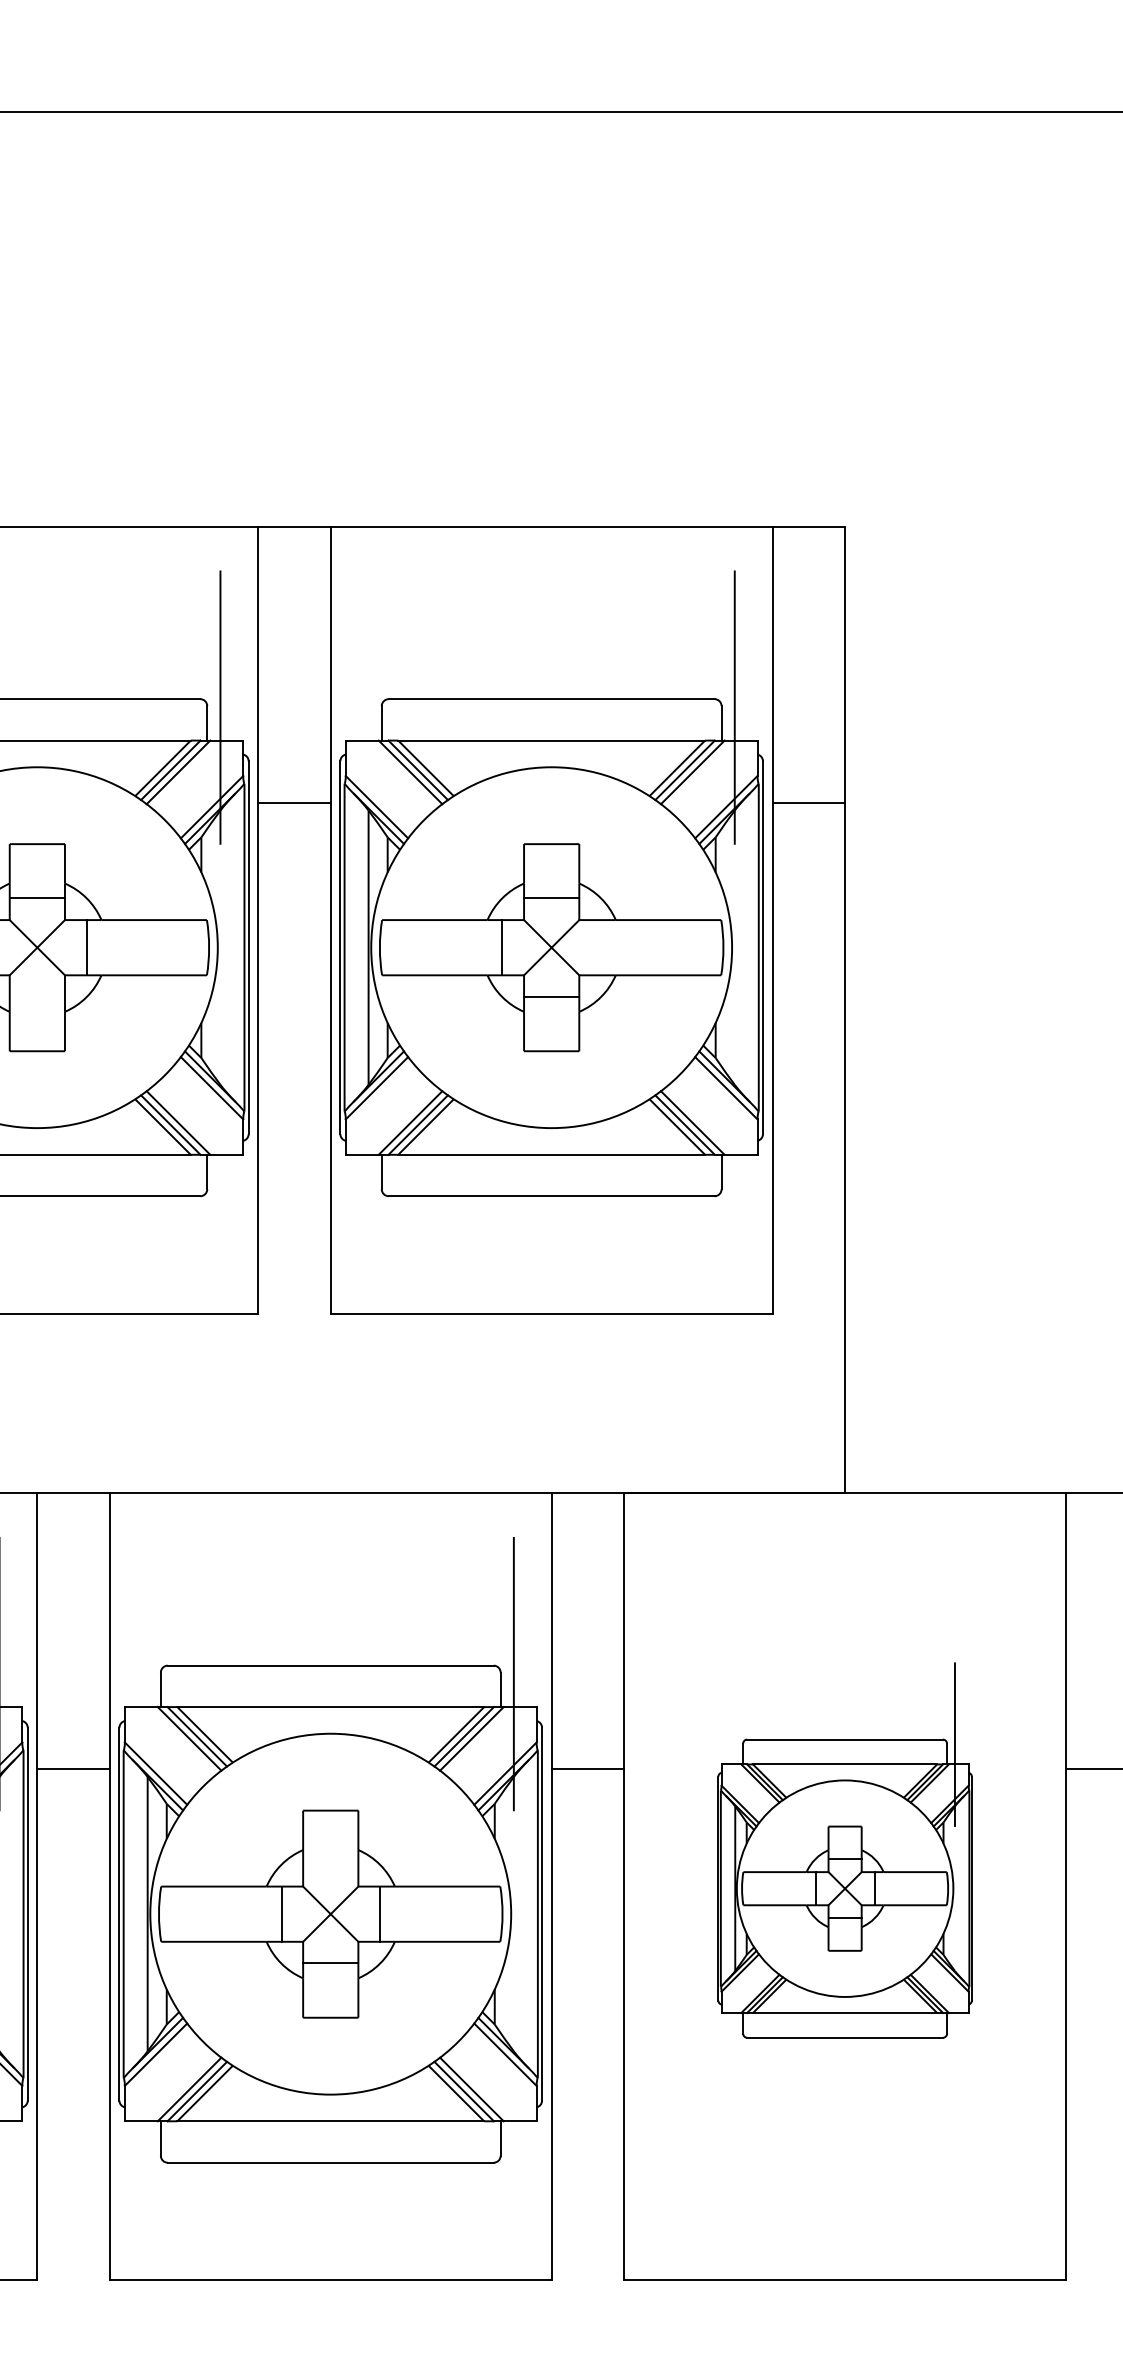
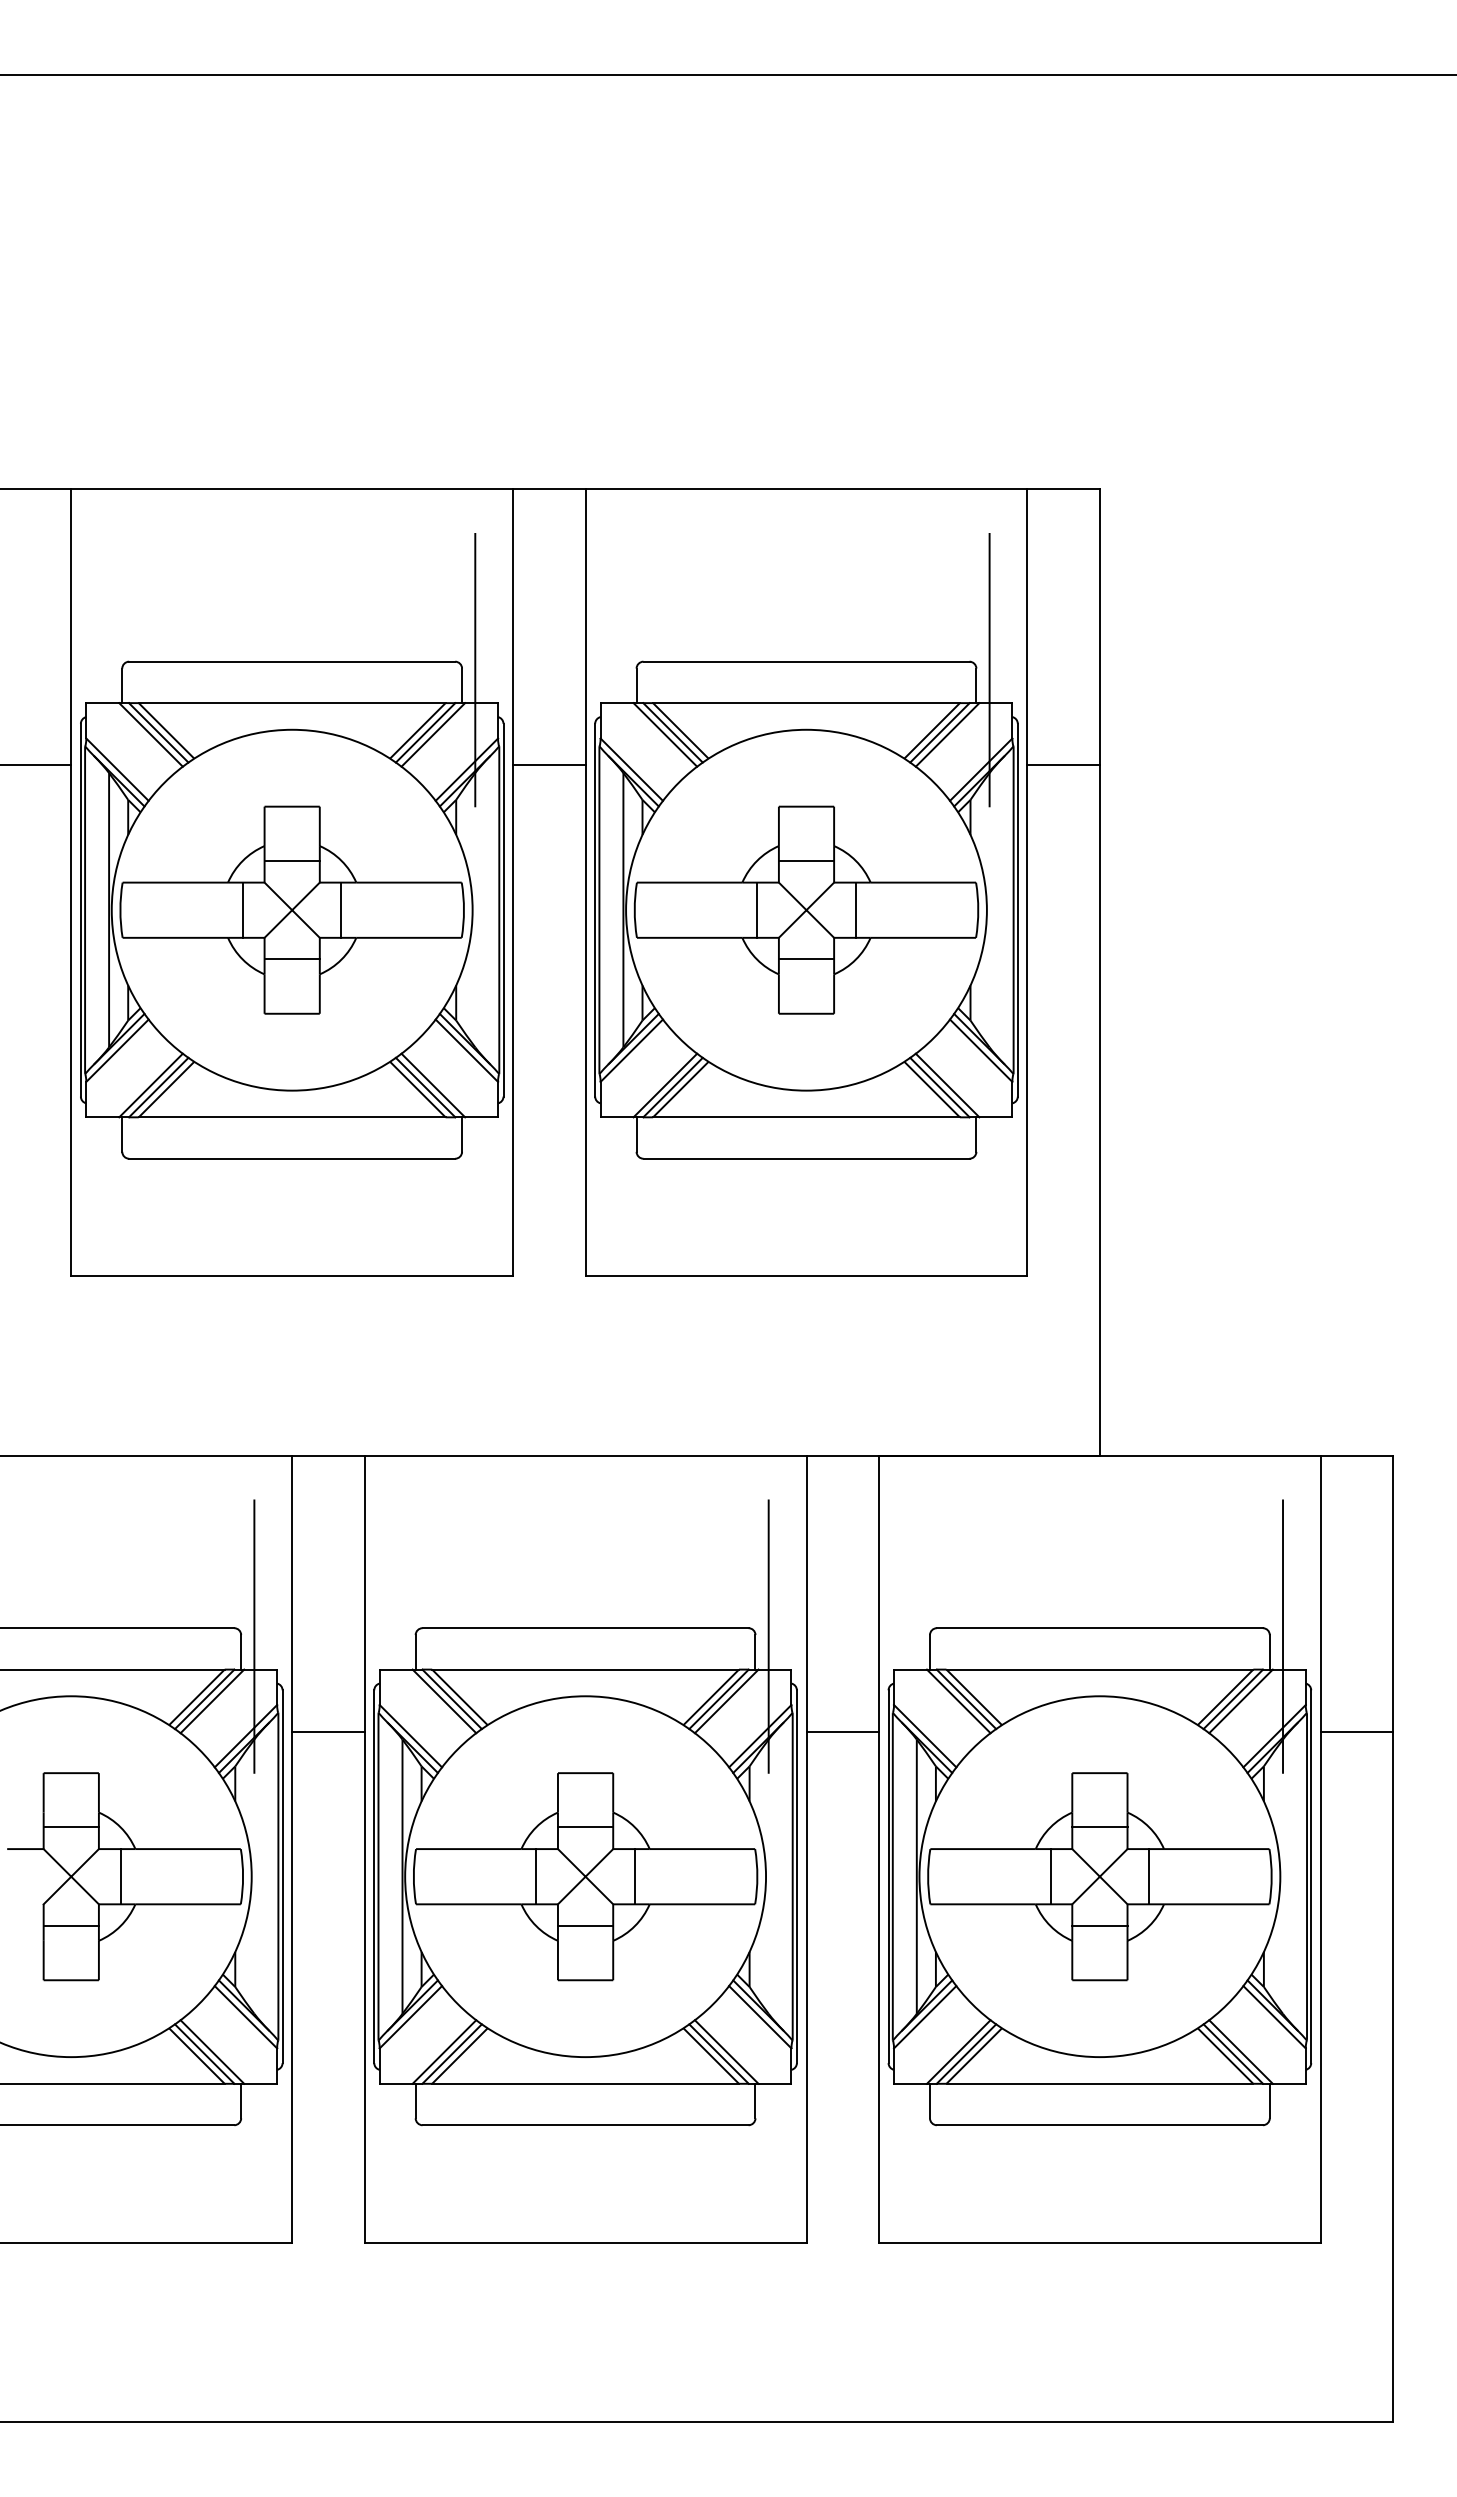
line: (600, 946) -> (855, 909), added
line: (36, 996) -> (291, 959), added
part: (844, 1849) -> (1099, 1812), size x1.67
line: (330, 1864) -> (585, 1827), added

